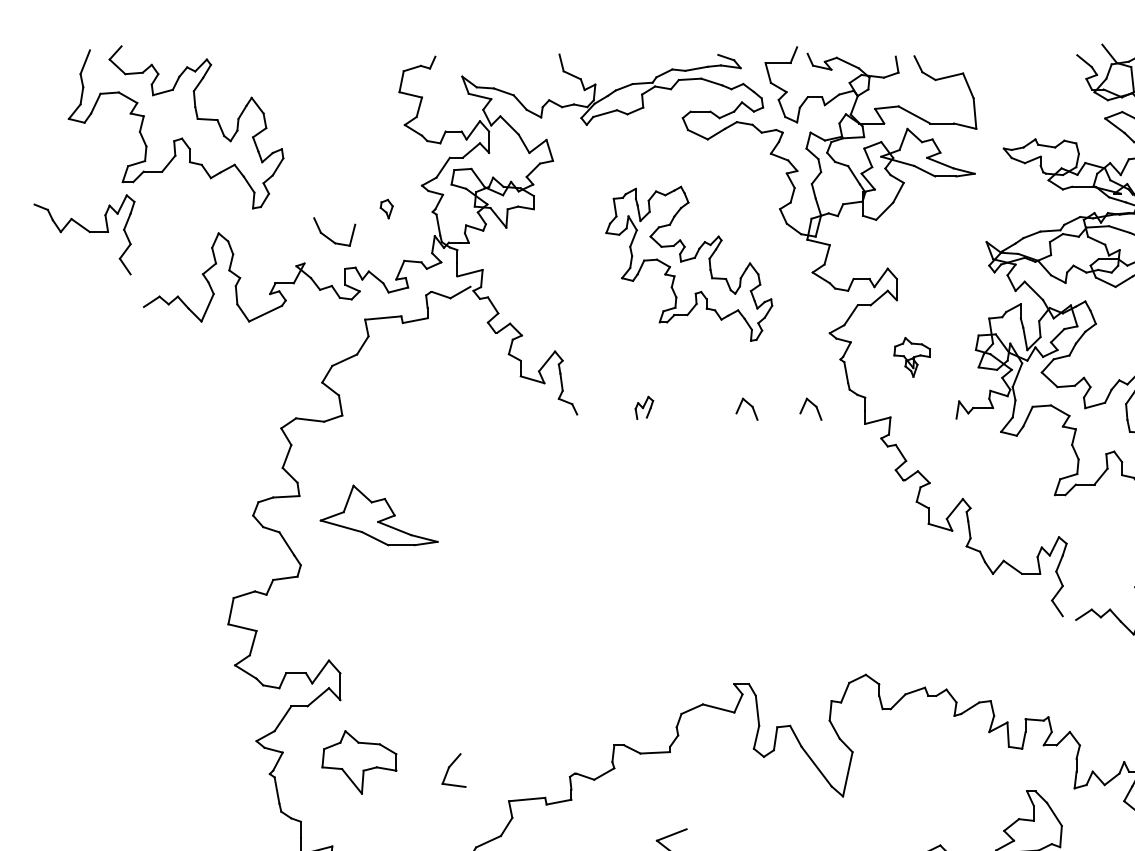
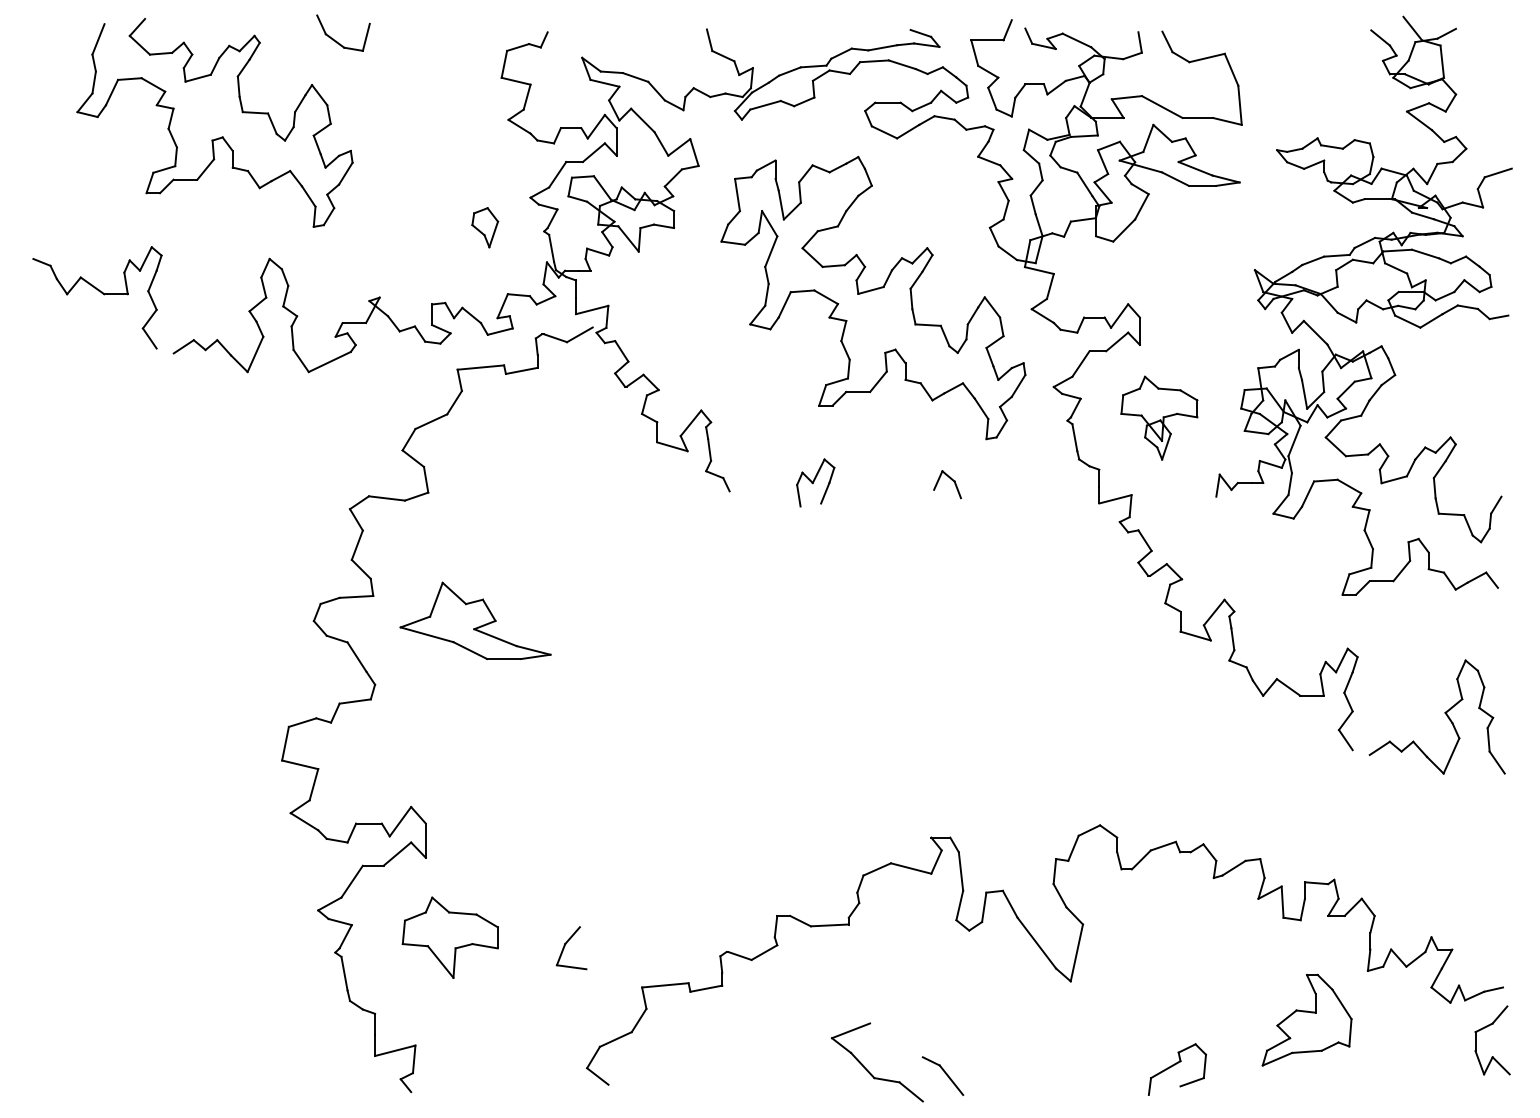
part: (386, 208) -> (485, 227), size x1.67
part: (84, 234) -> (97, 297), moved
part: (329, 237) -> (336, 40), moved
part: (689, 263) -> (873, 297), size x1.43
part: (912, 356) -> (1159, 417), size x1.67
part: (644, 407) -> (815, 482), size x1.67
part: (810, 409) -> (1029, 484), removed

